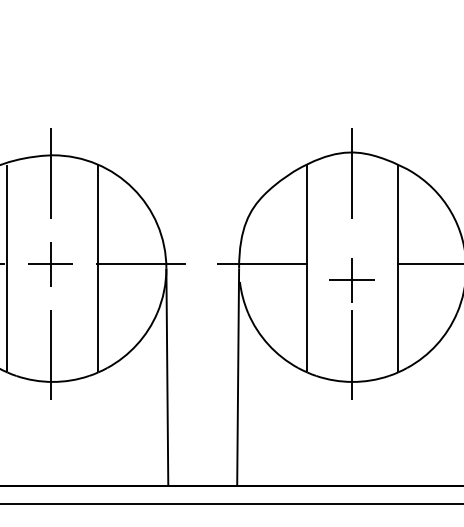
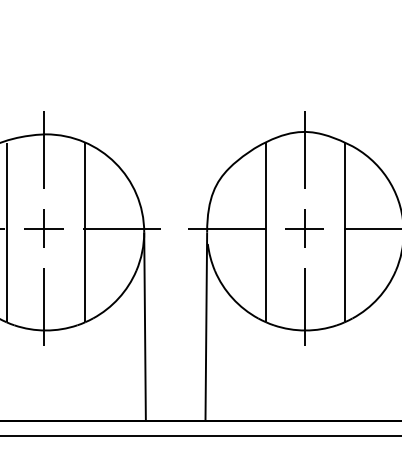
part: (351, 280) -> (304, 228), moved

